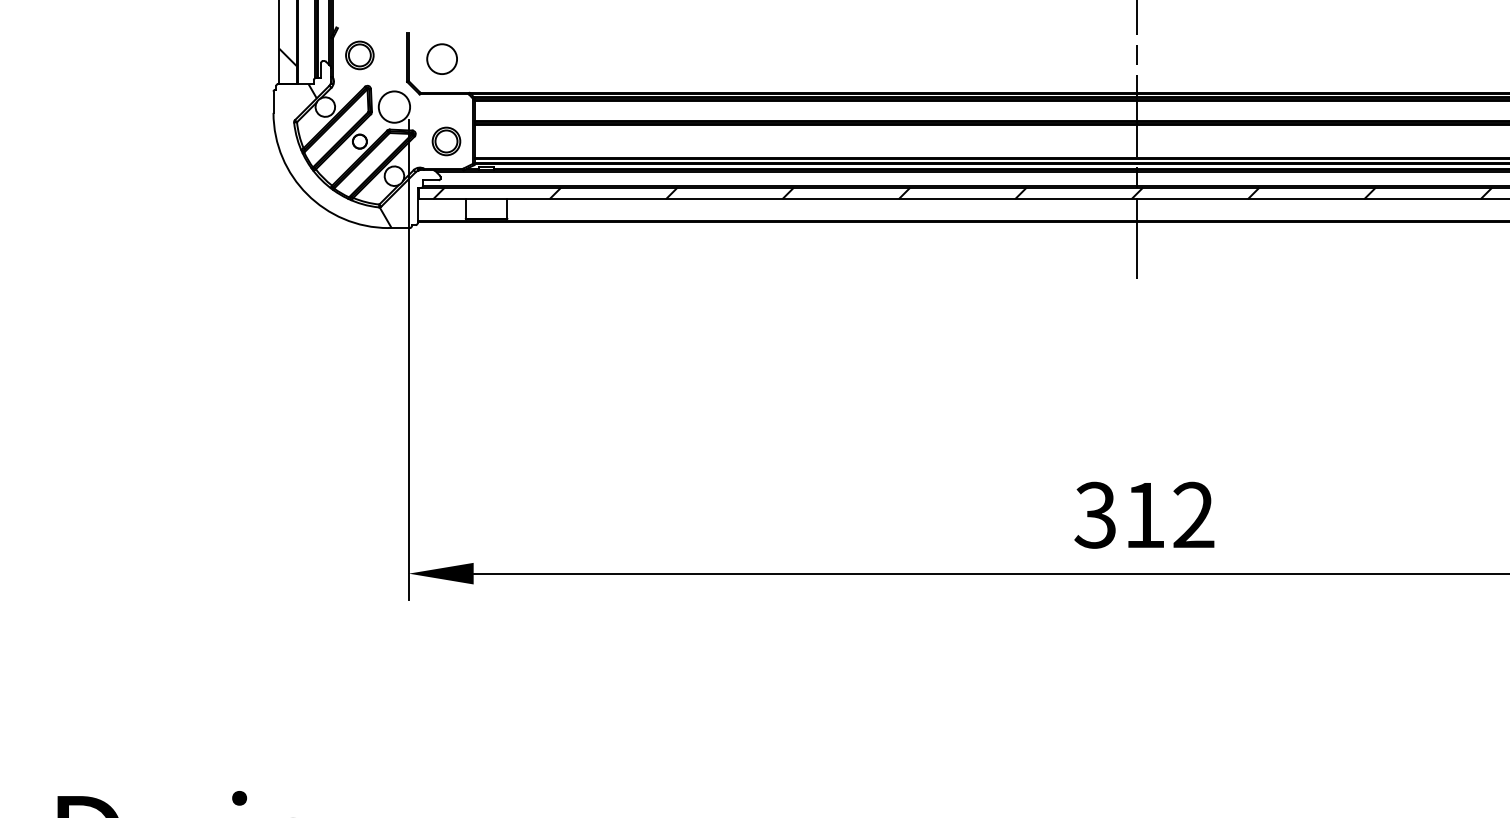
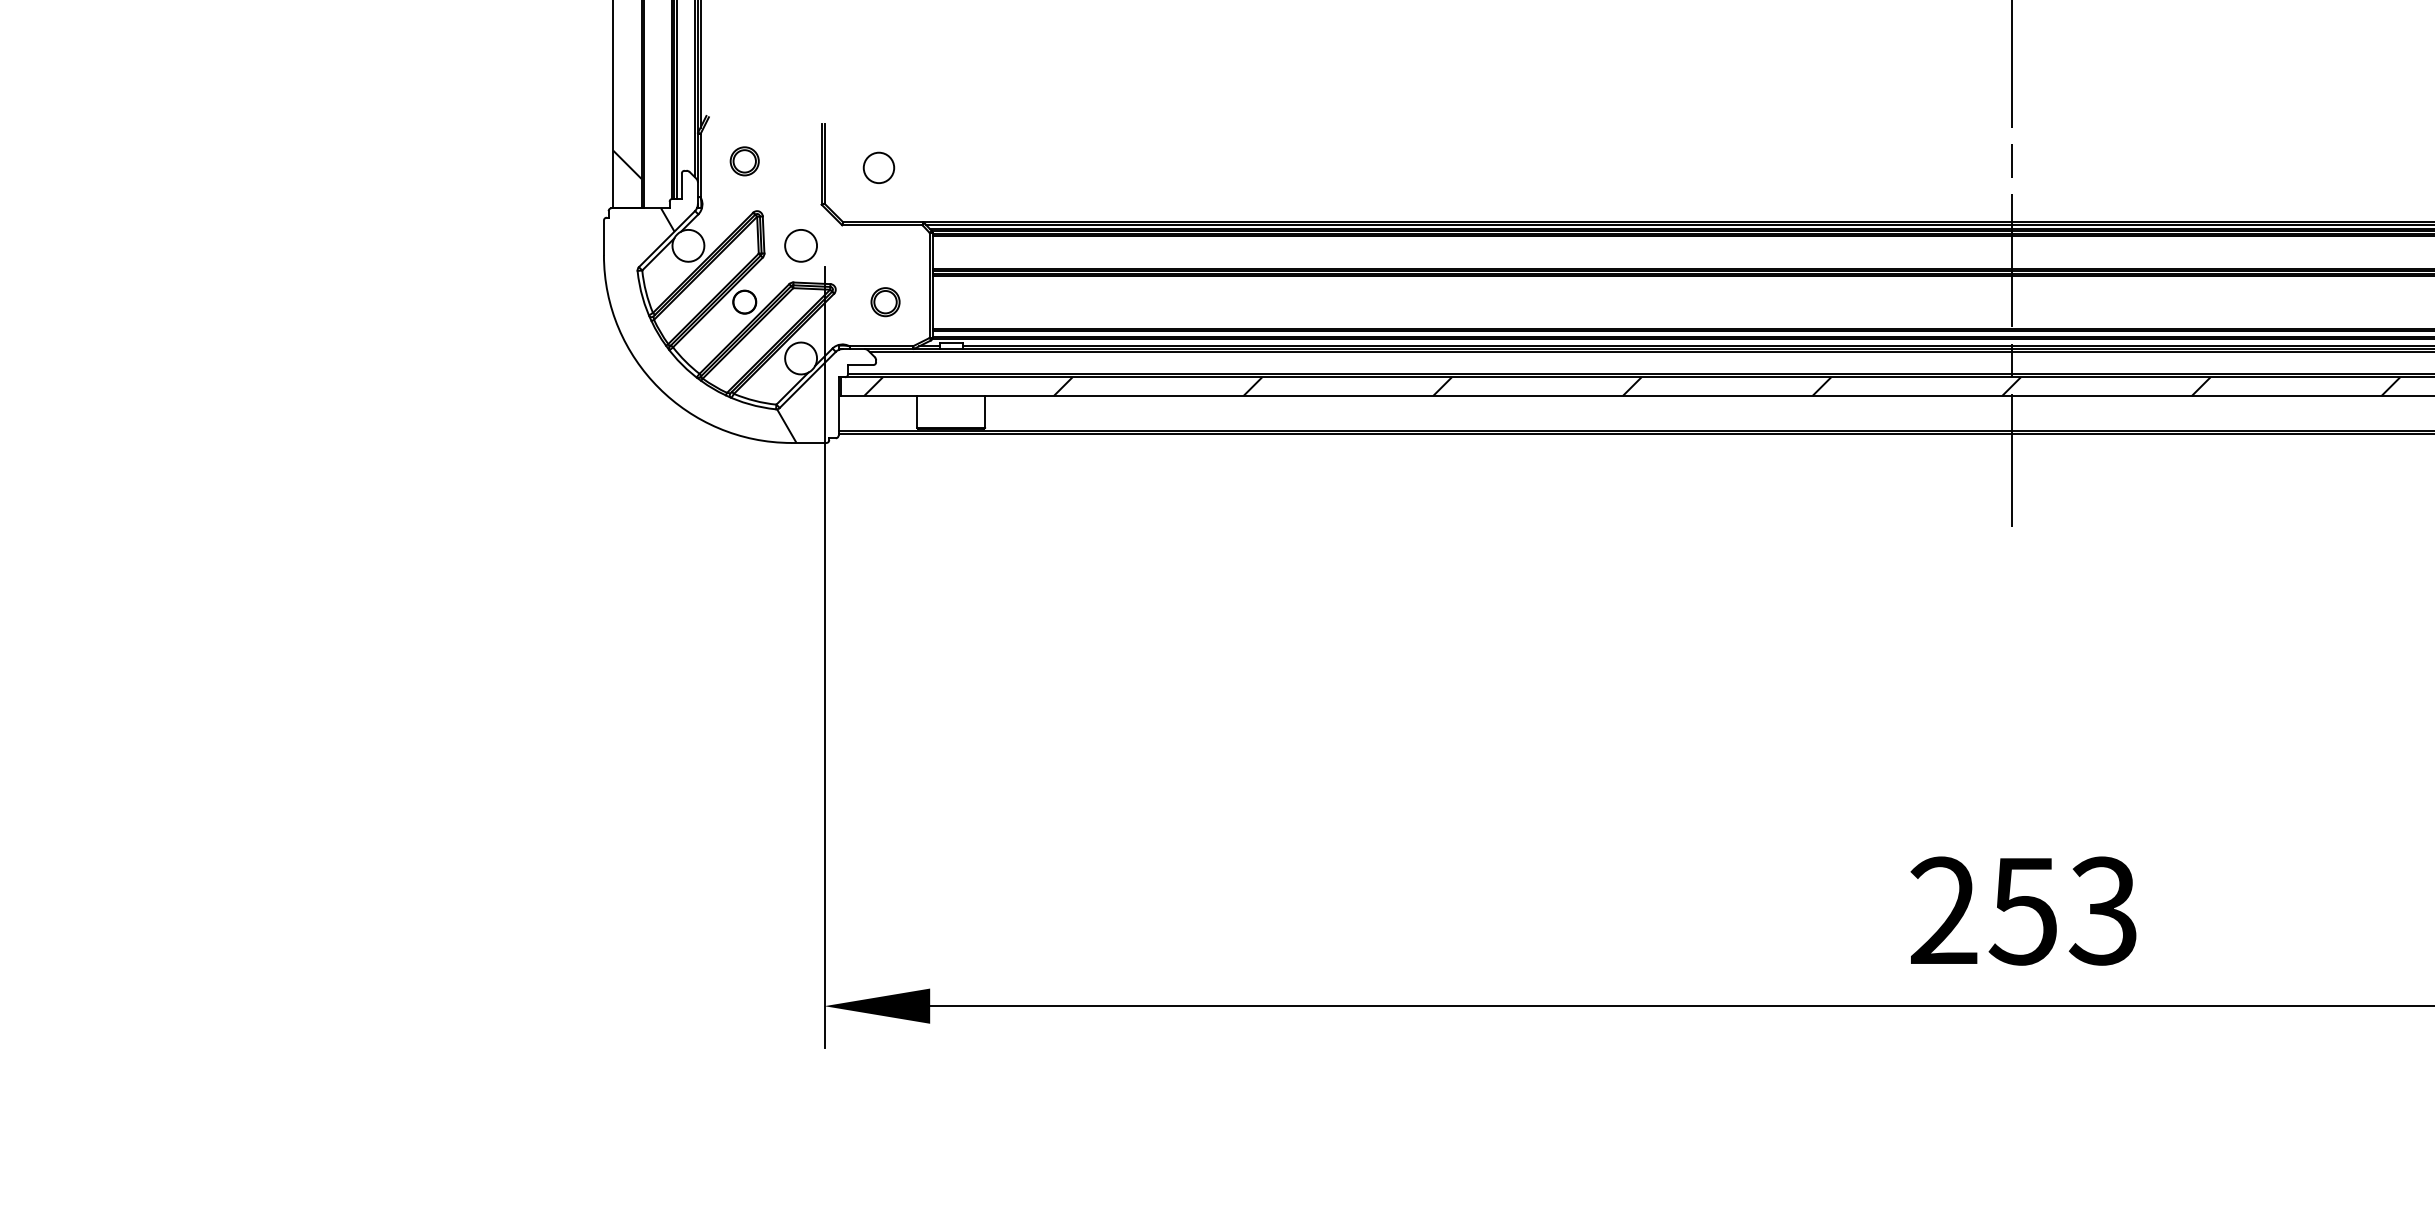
part: (359, 54) -> (744, 160), size x0.62
circle: (442, 59) -> (879, 168), size x0.62
circle: (394, 106) -> (801, 244), size x0.62
part: (445, 141) -> (884, 301), size x0.62
text: (1144, 515) -> (2023, 911), 312 -> 253

